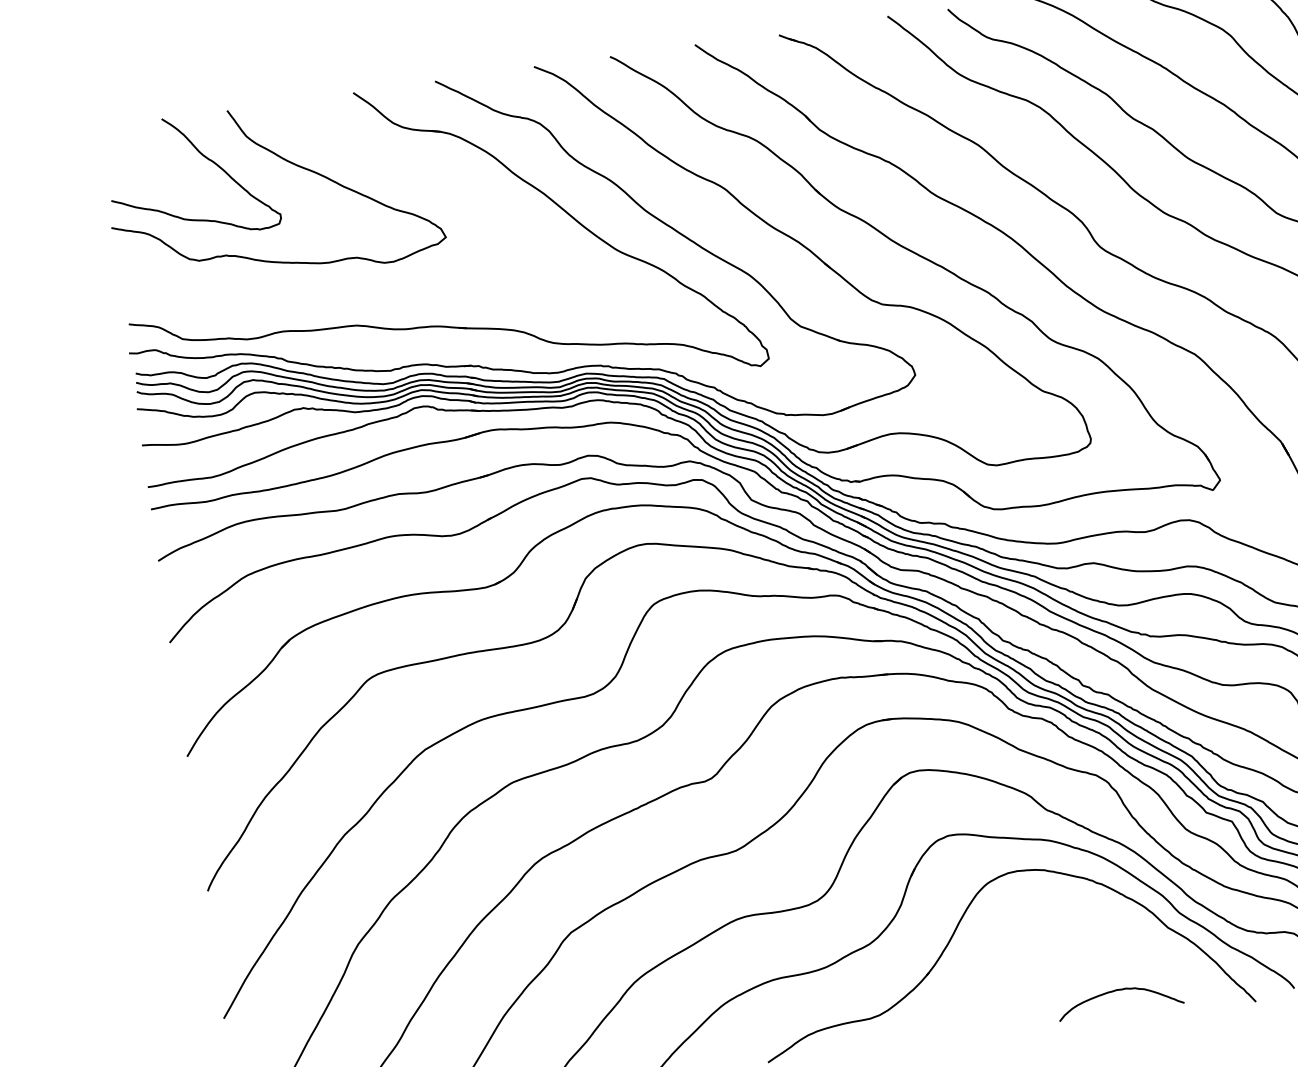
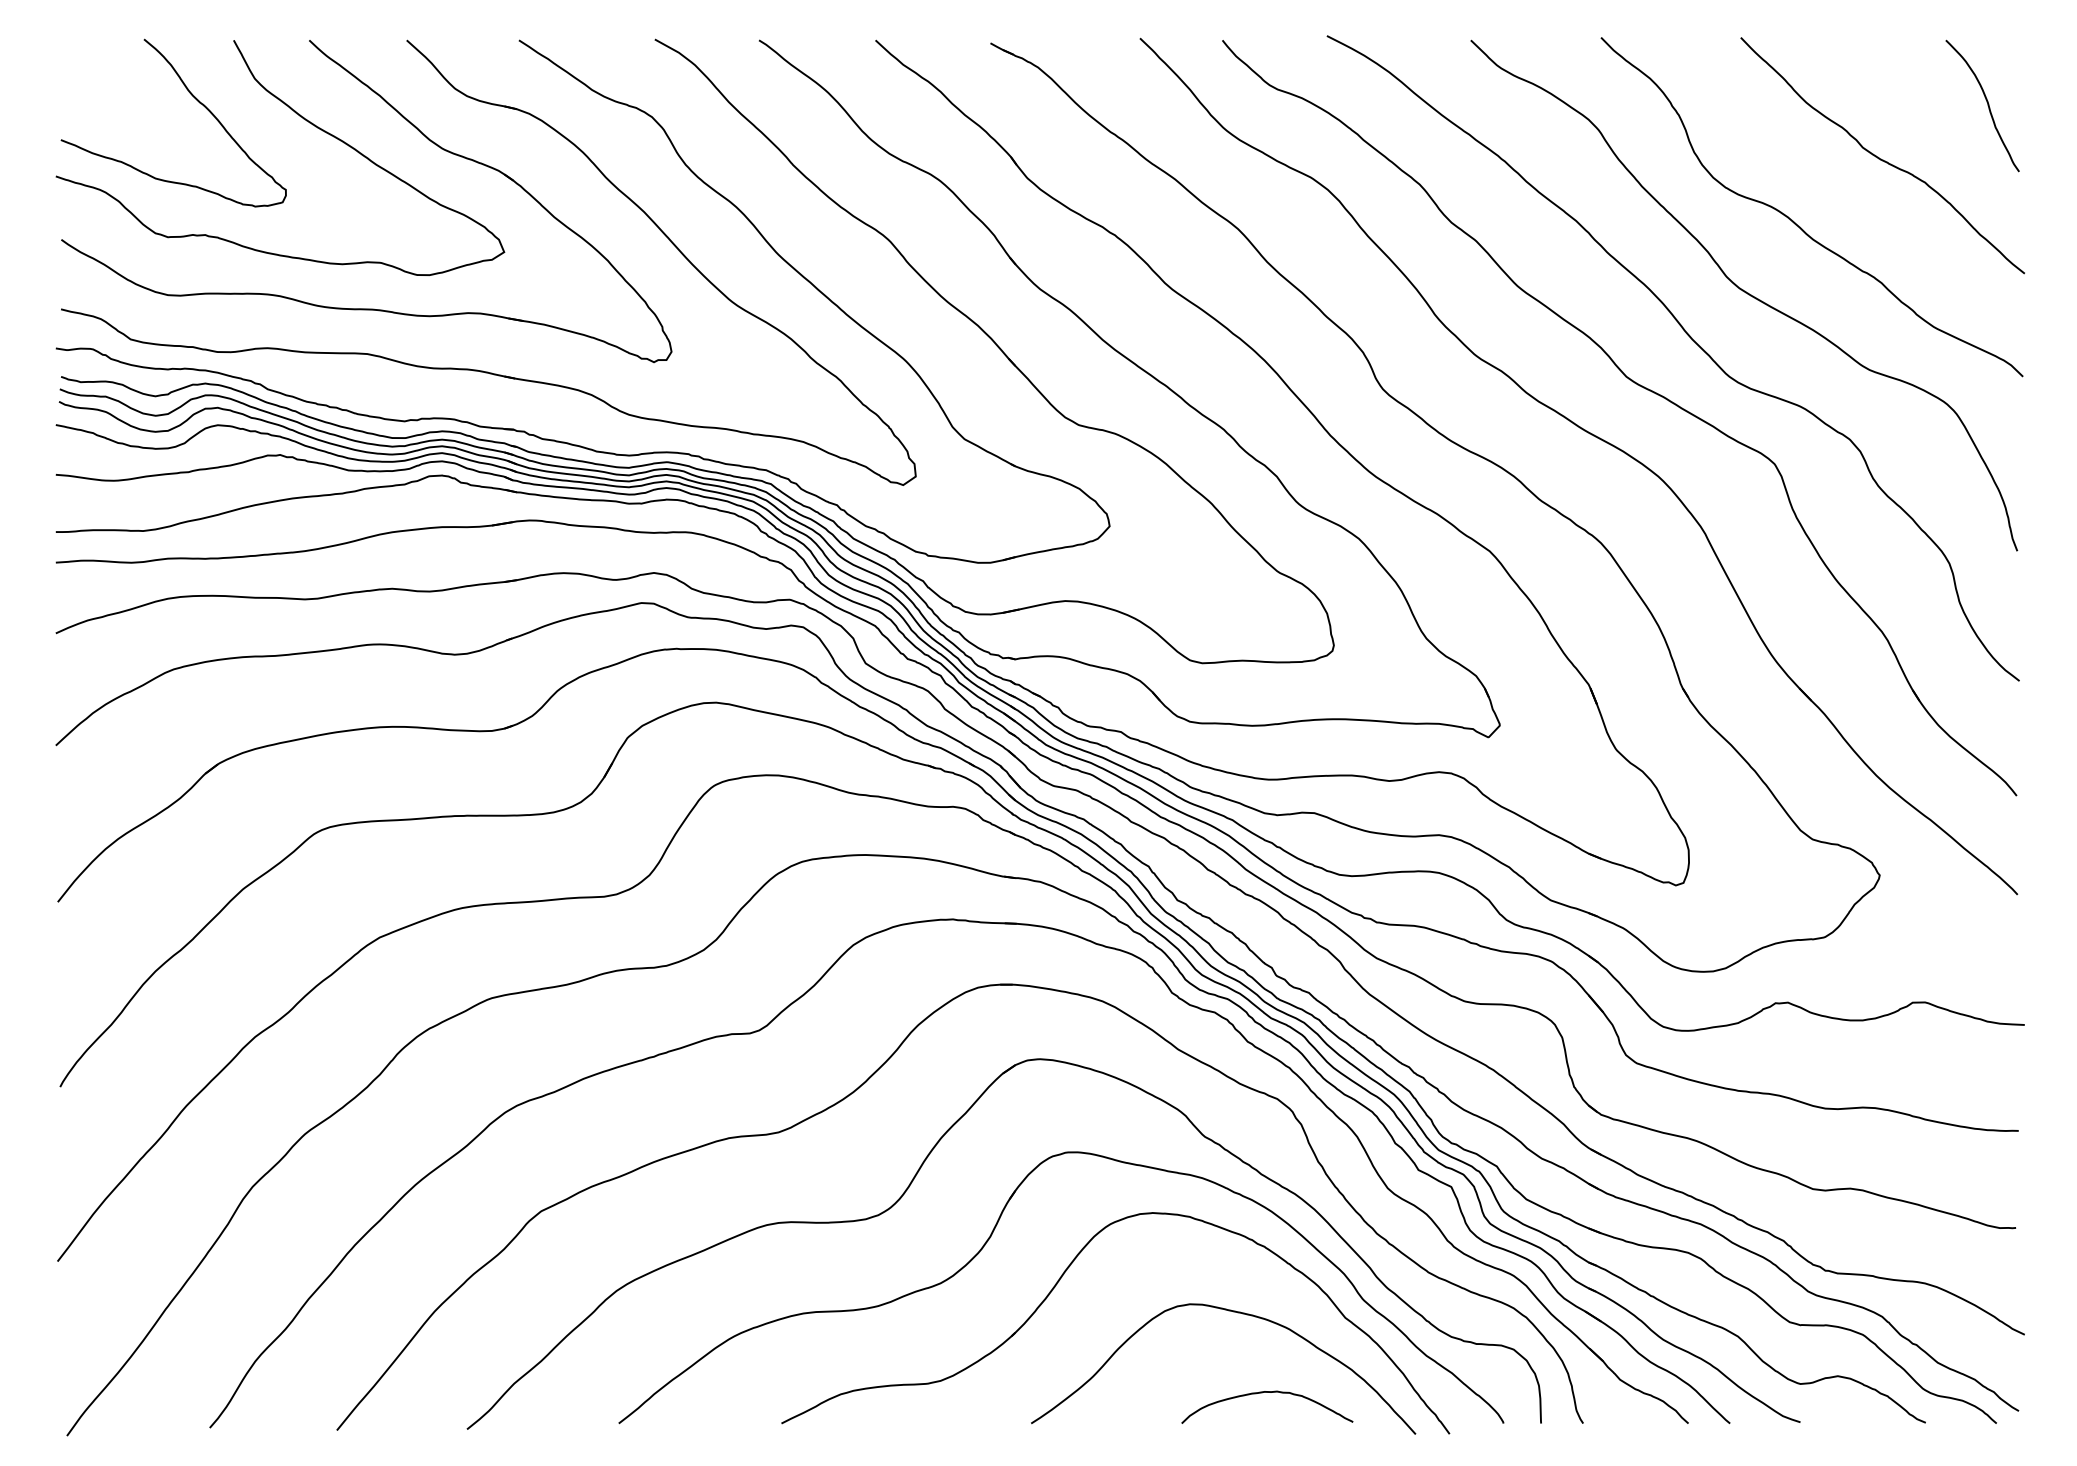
part: (378, 163) -> (427, 139), added
curve: (1089, 935) -> (1237, 1313), added

